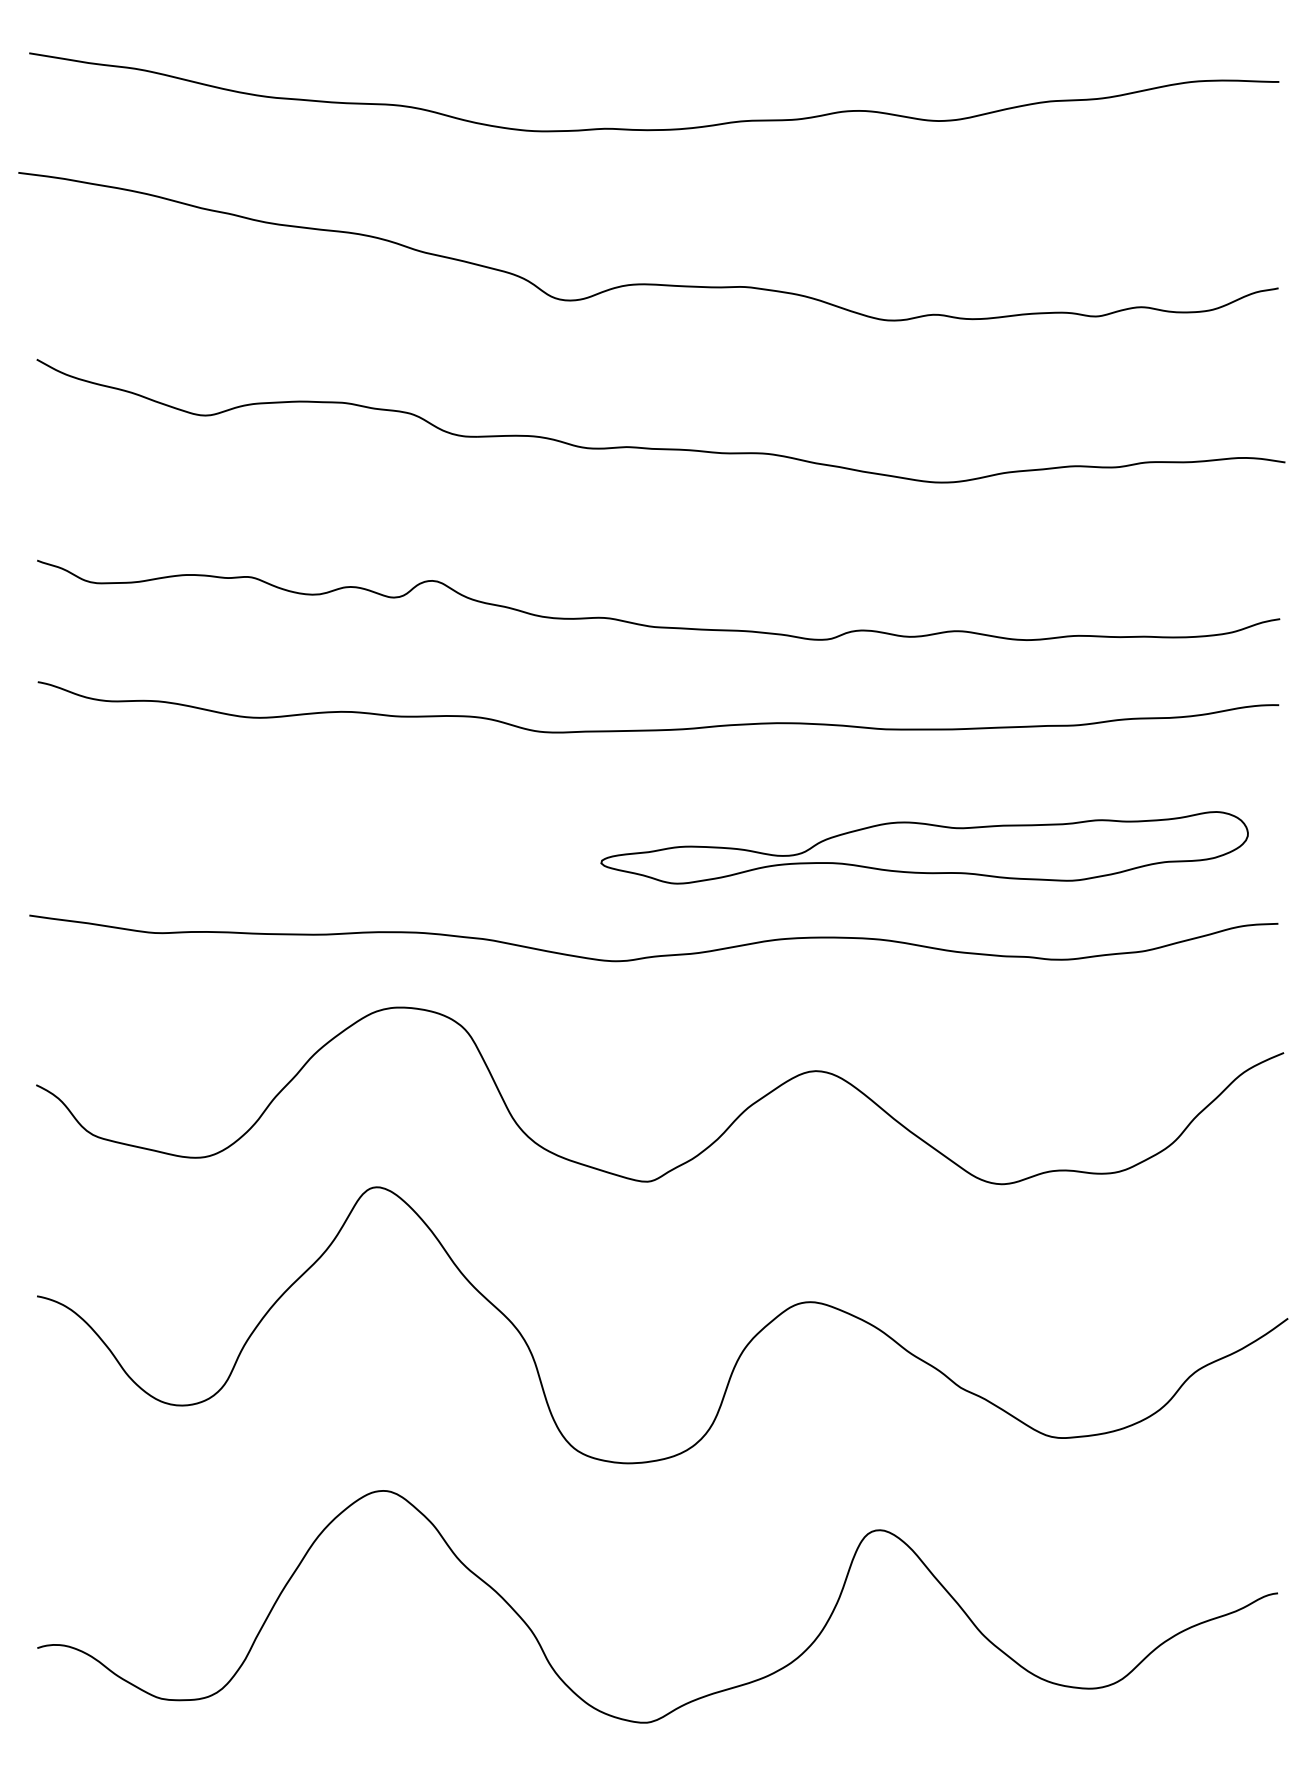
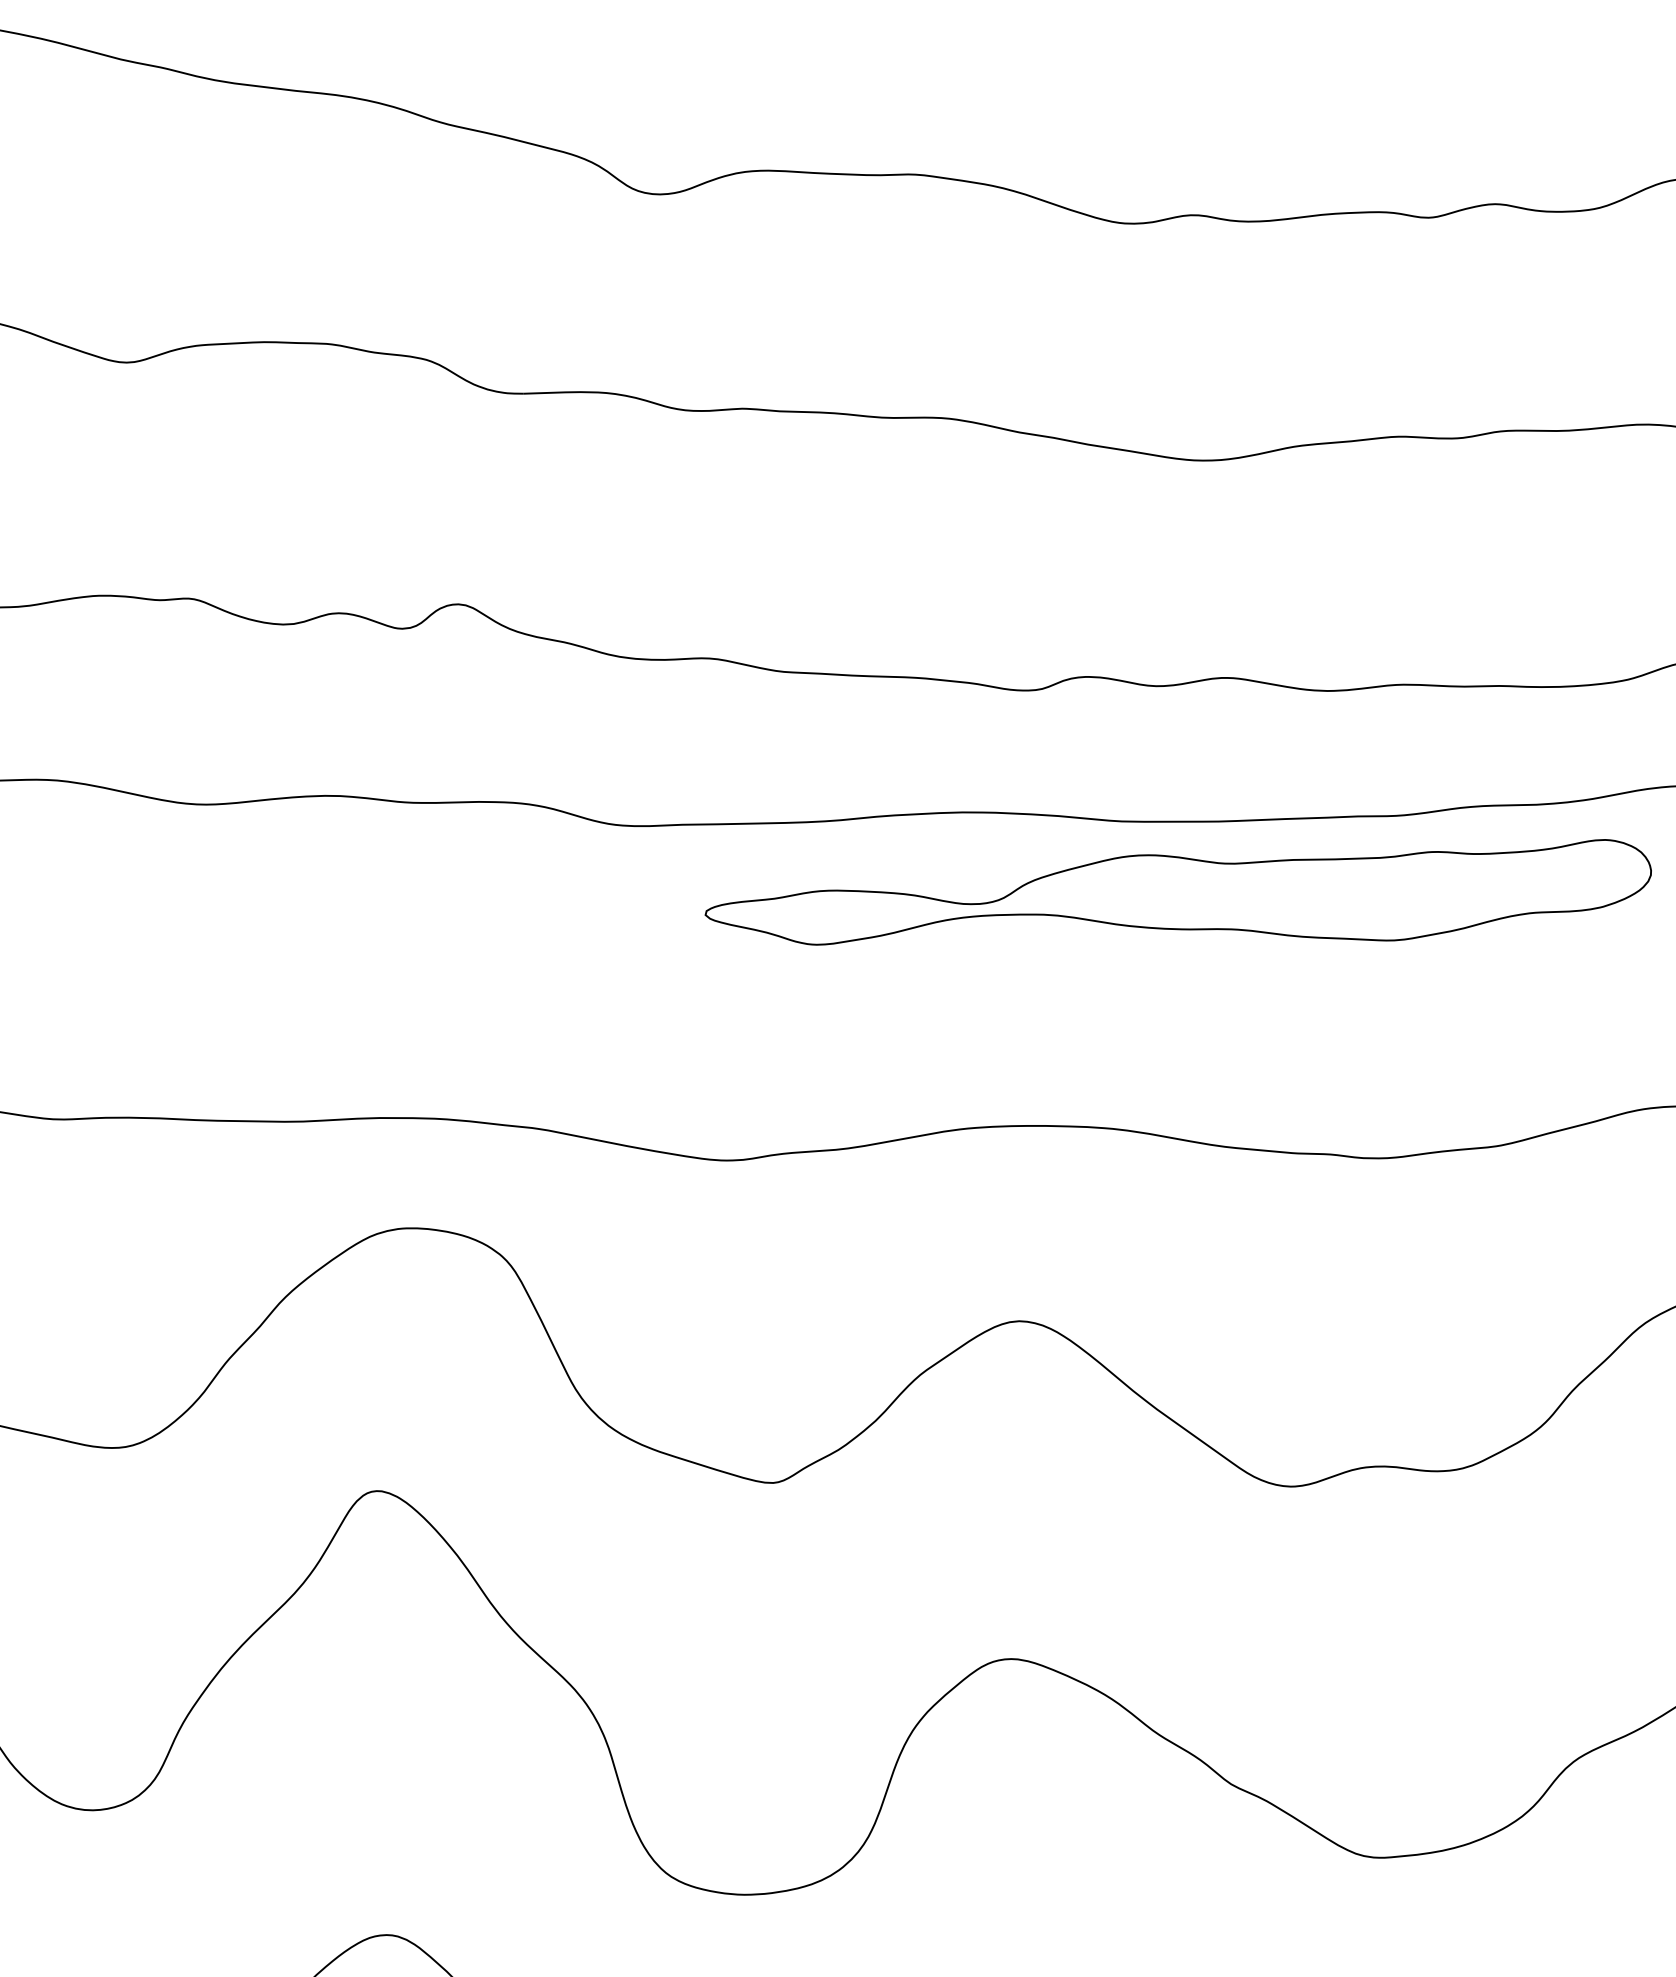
part: (924, 847) -> (1178, 891), moved

